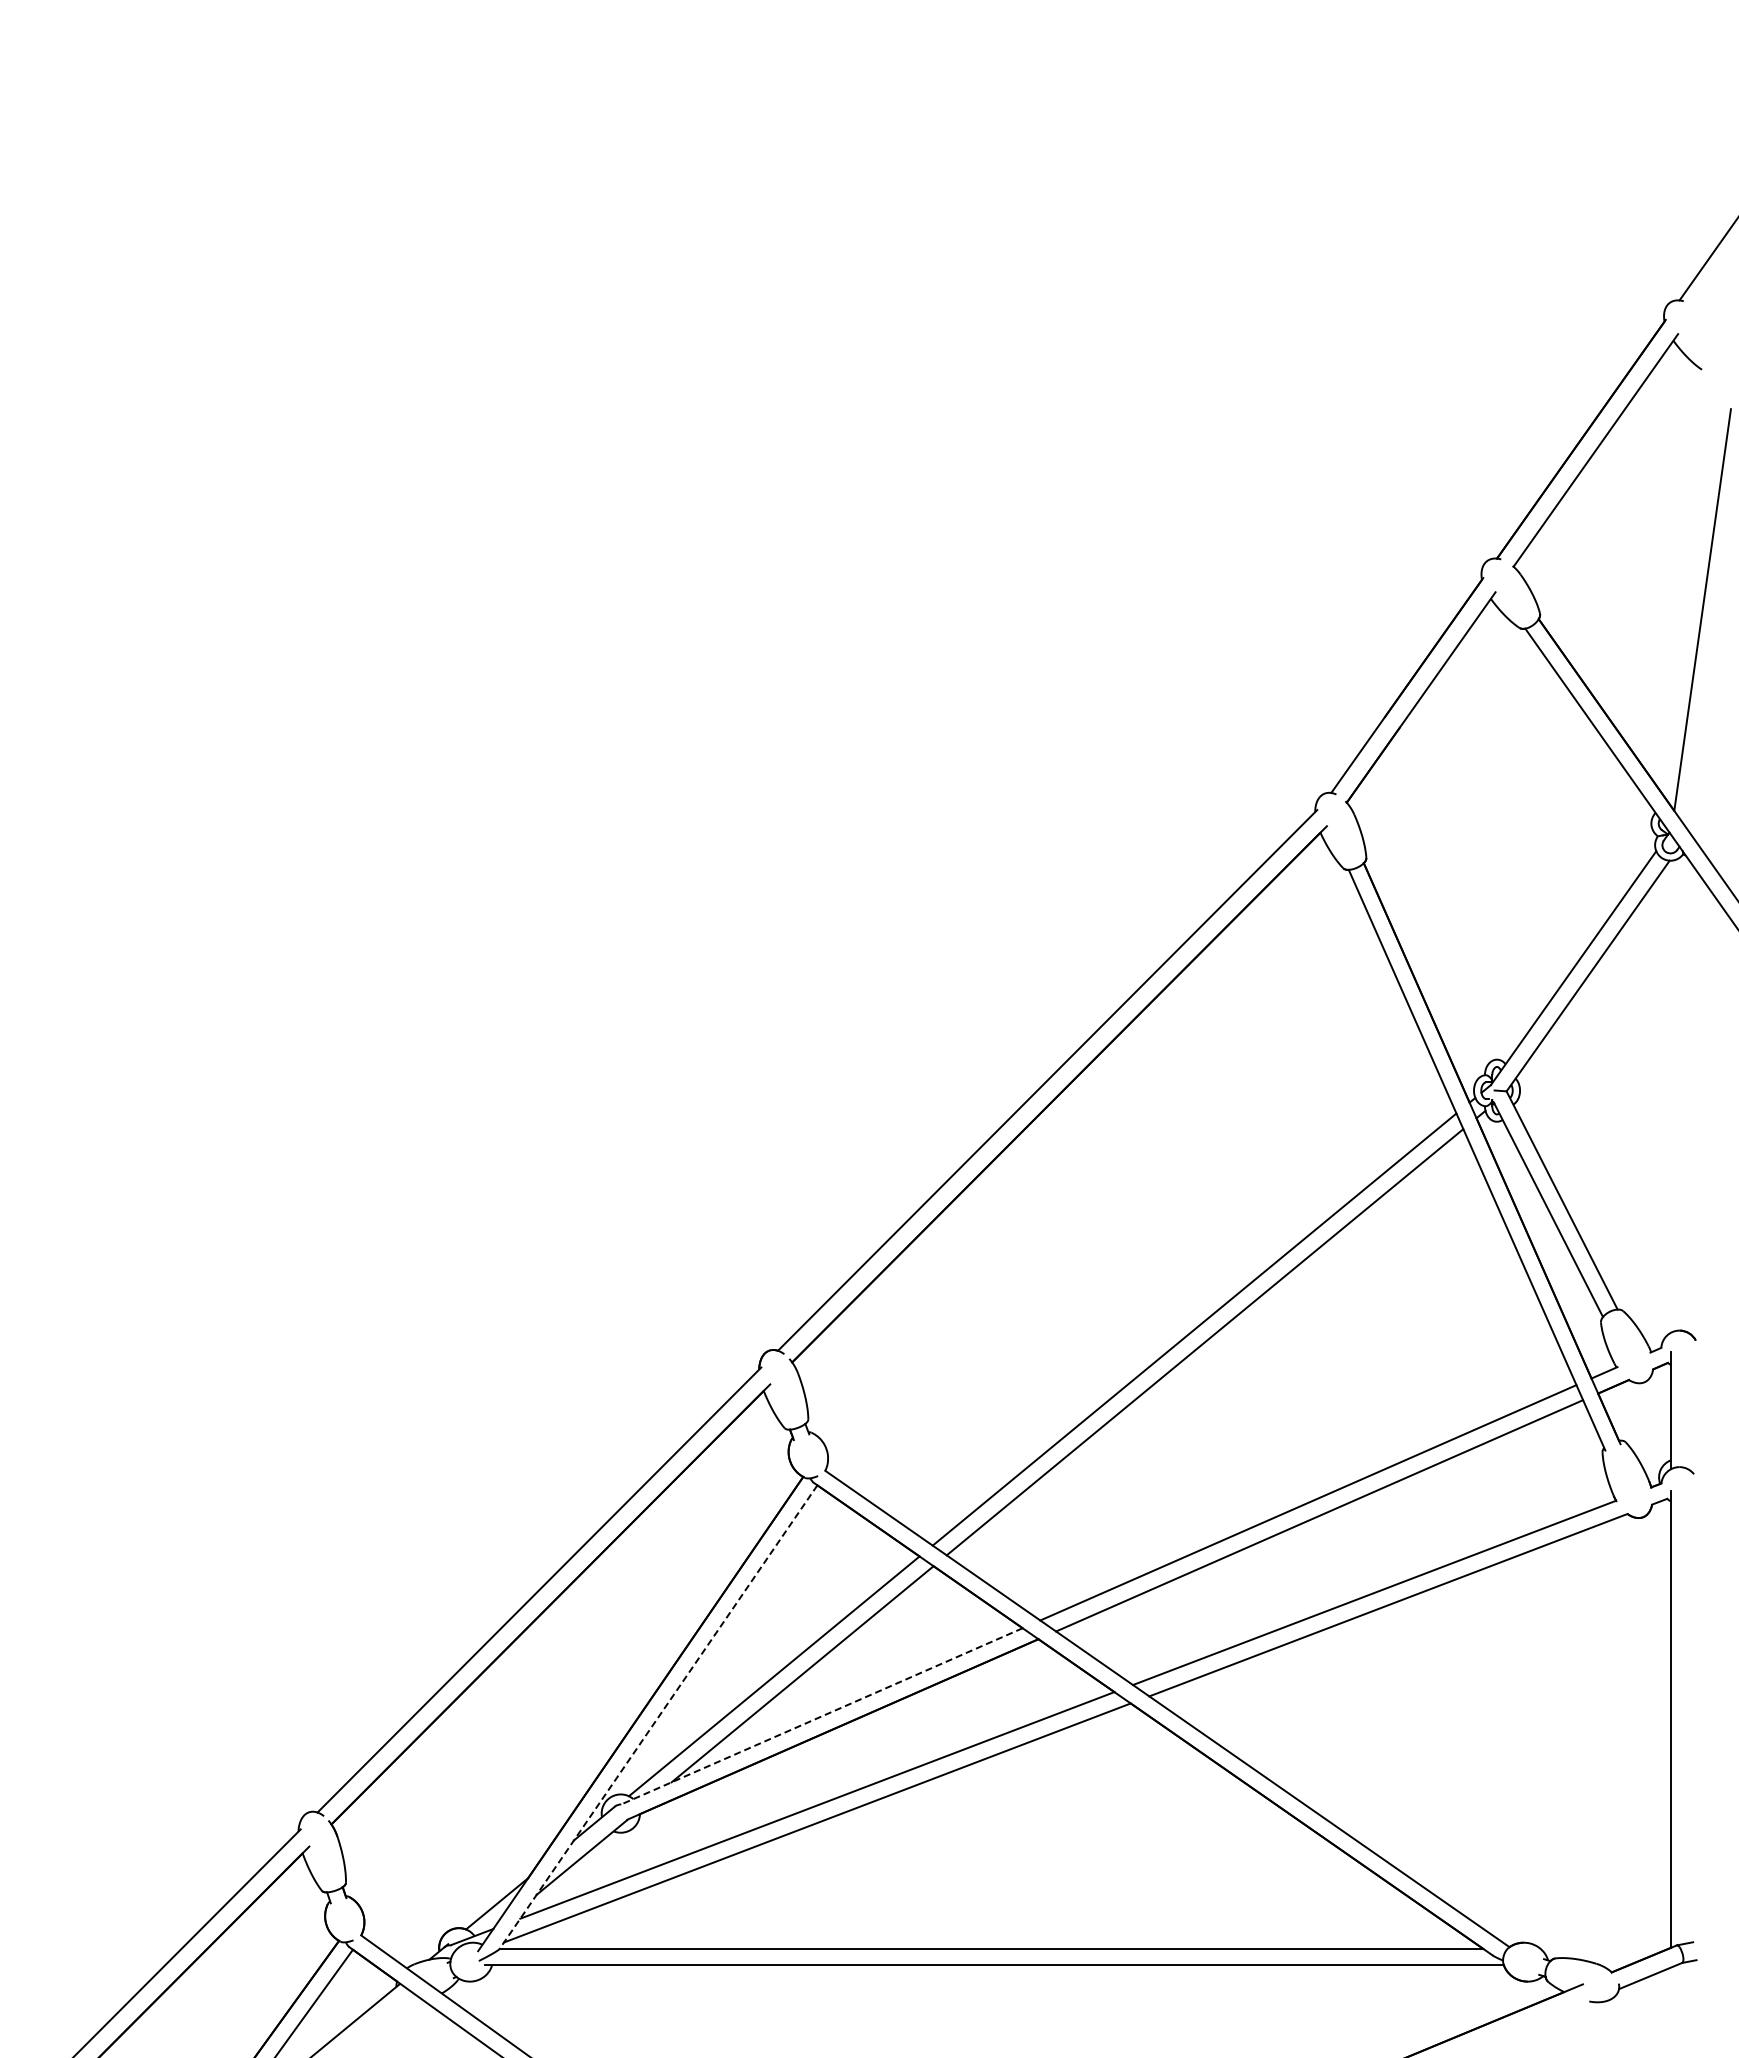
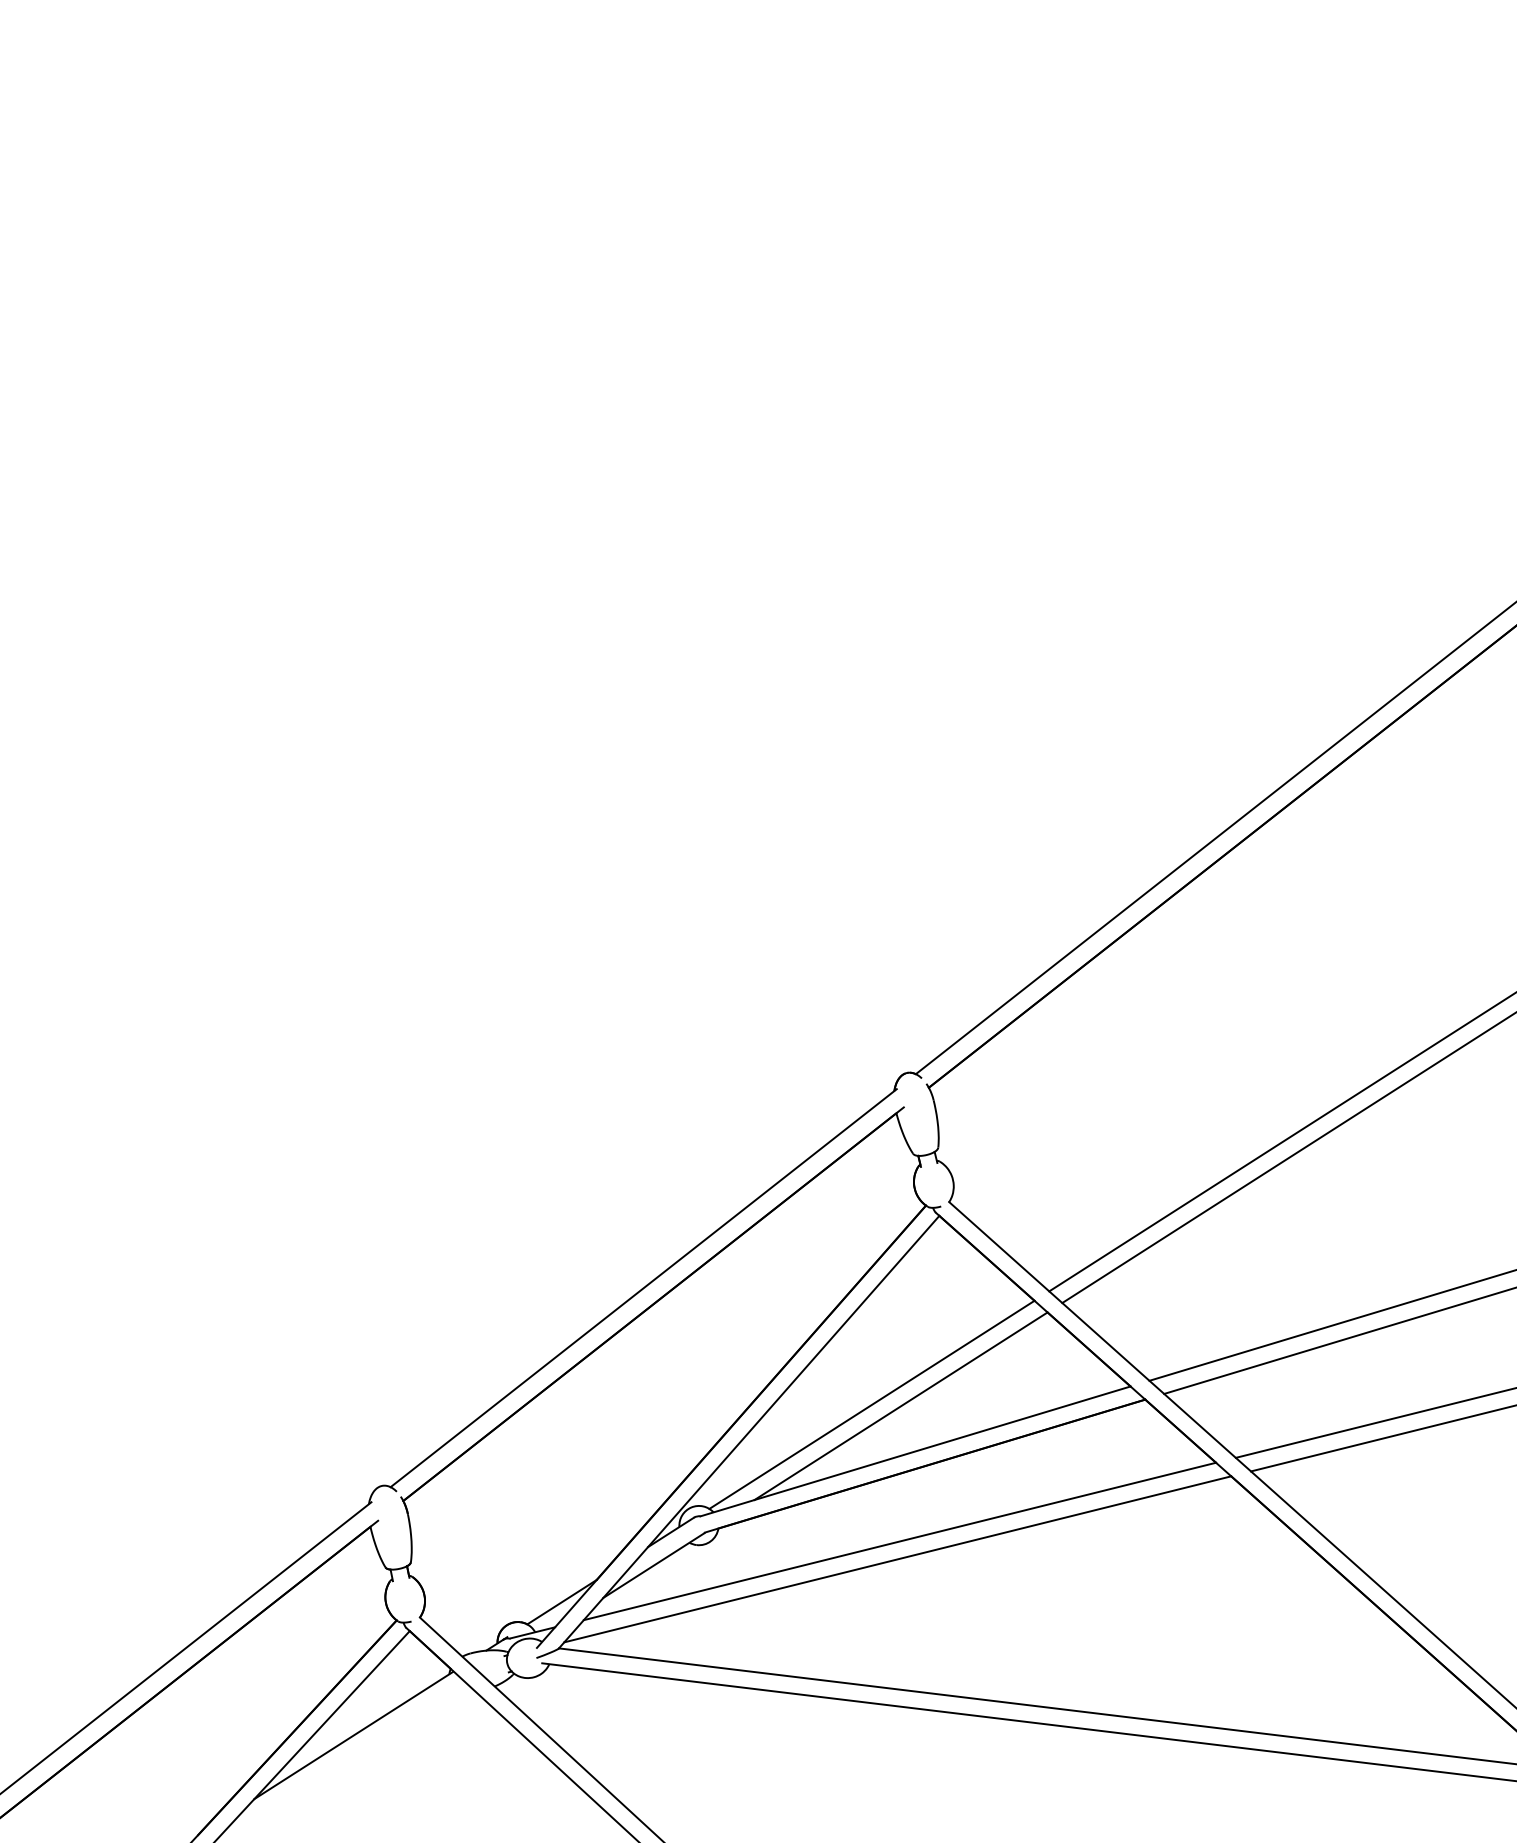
line: (821, 1716) -> (915, 1451), dashed -> solid
line: (658, 1717) -> (749, 1432), dashed -> solid

